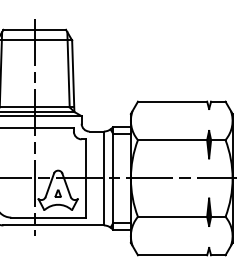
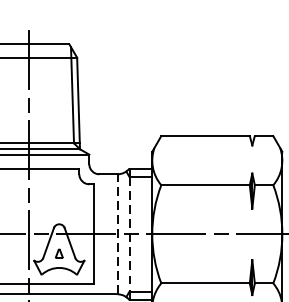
line: (103, 178) -> (117, 234), solid -> dashed
line: (113, 178) -> (130, 234), solid -> dashed

